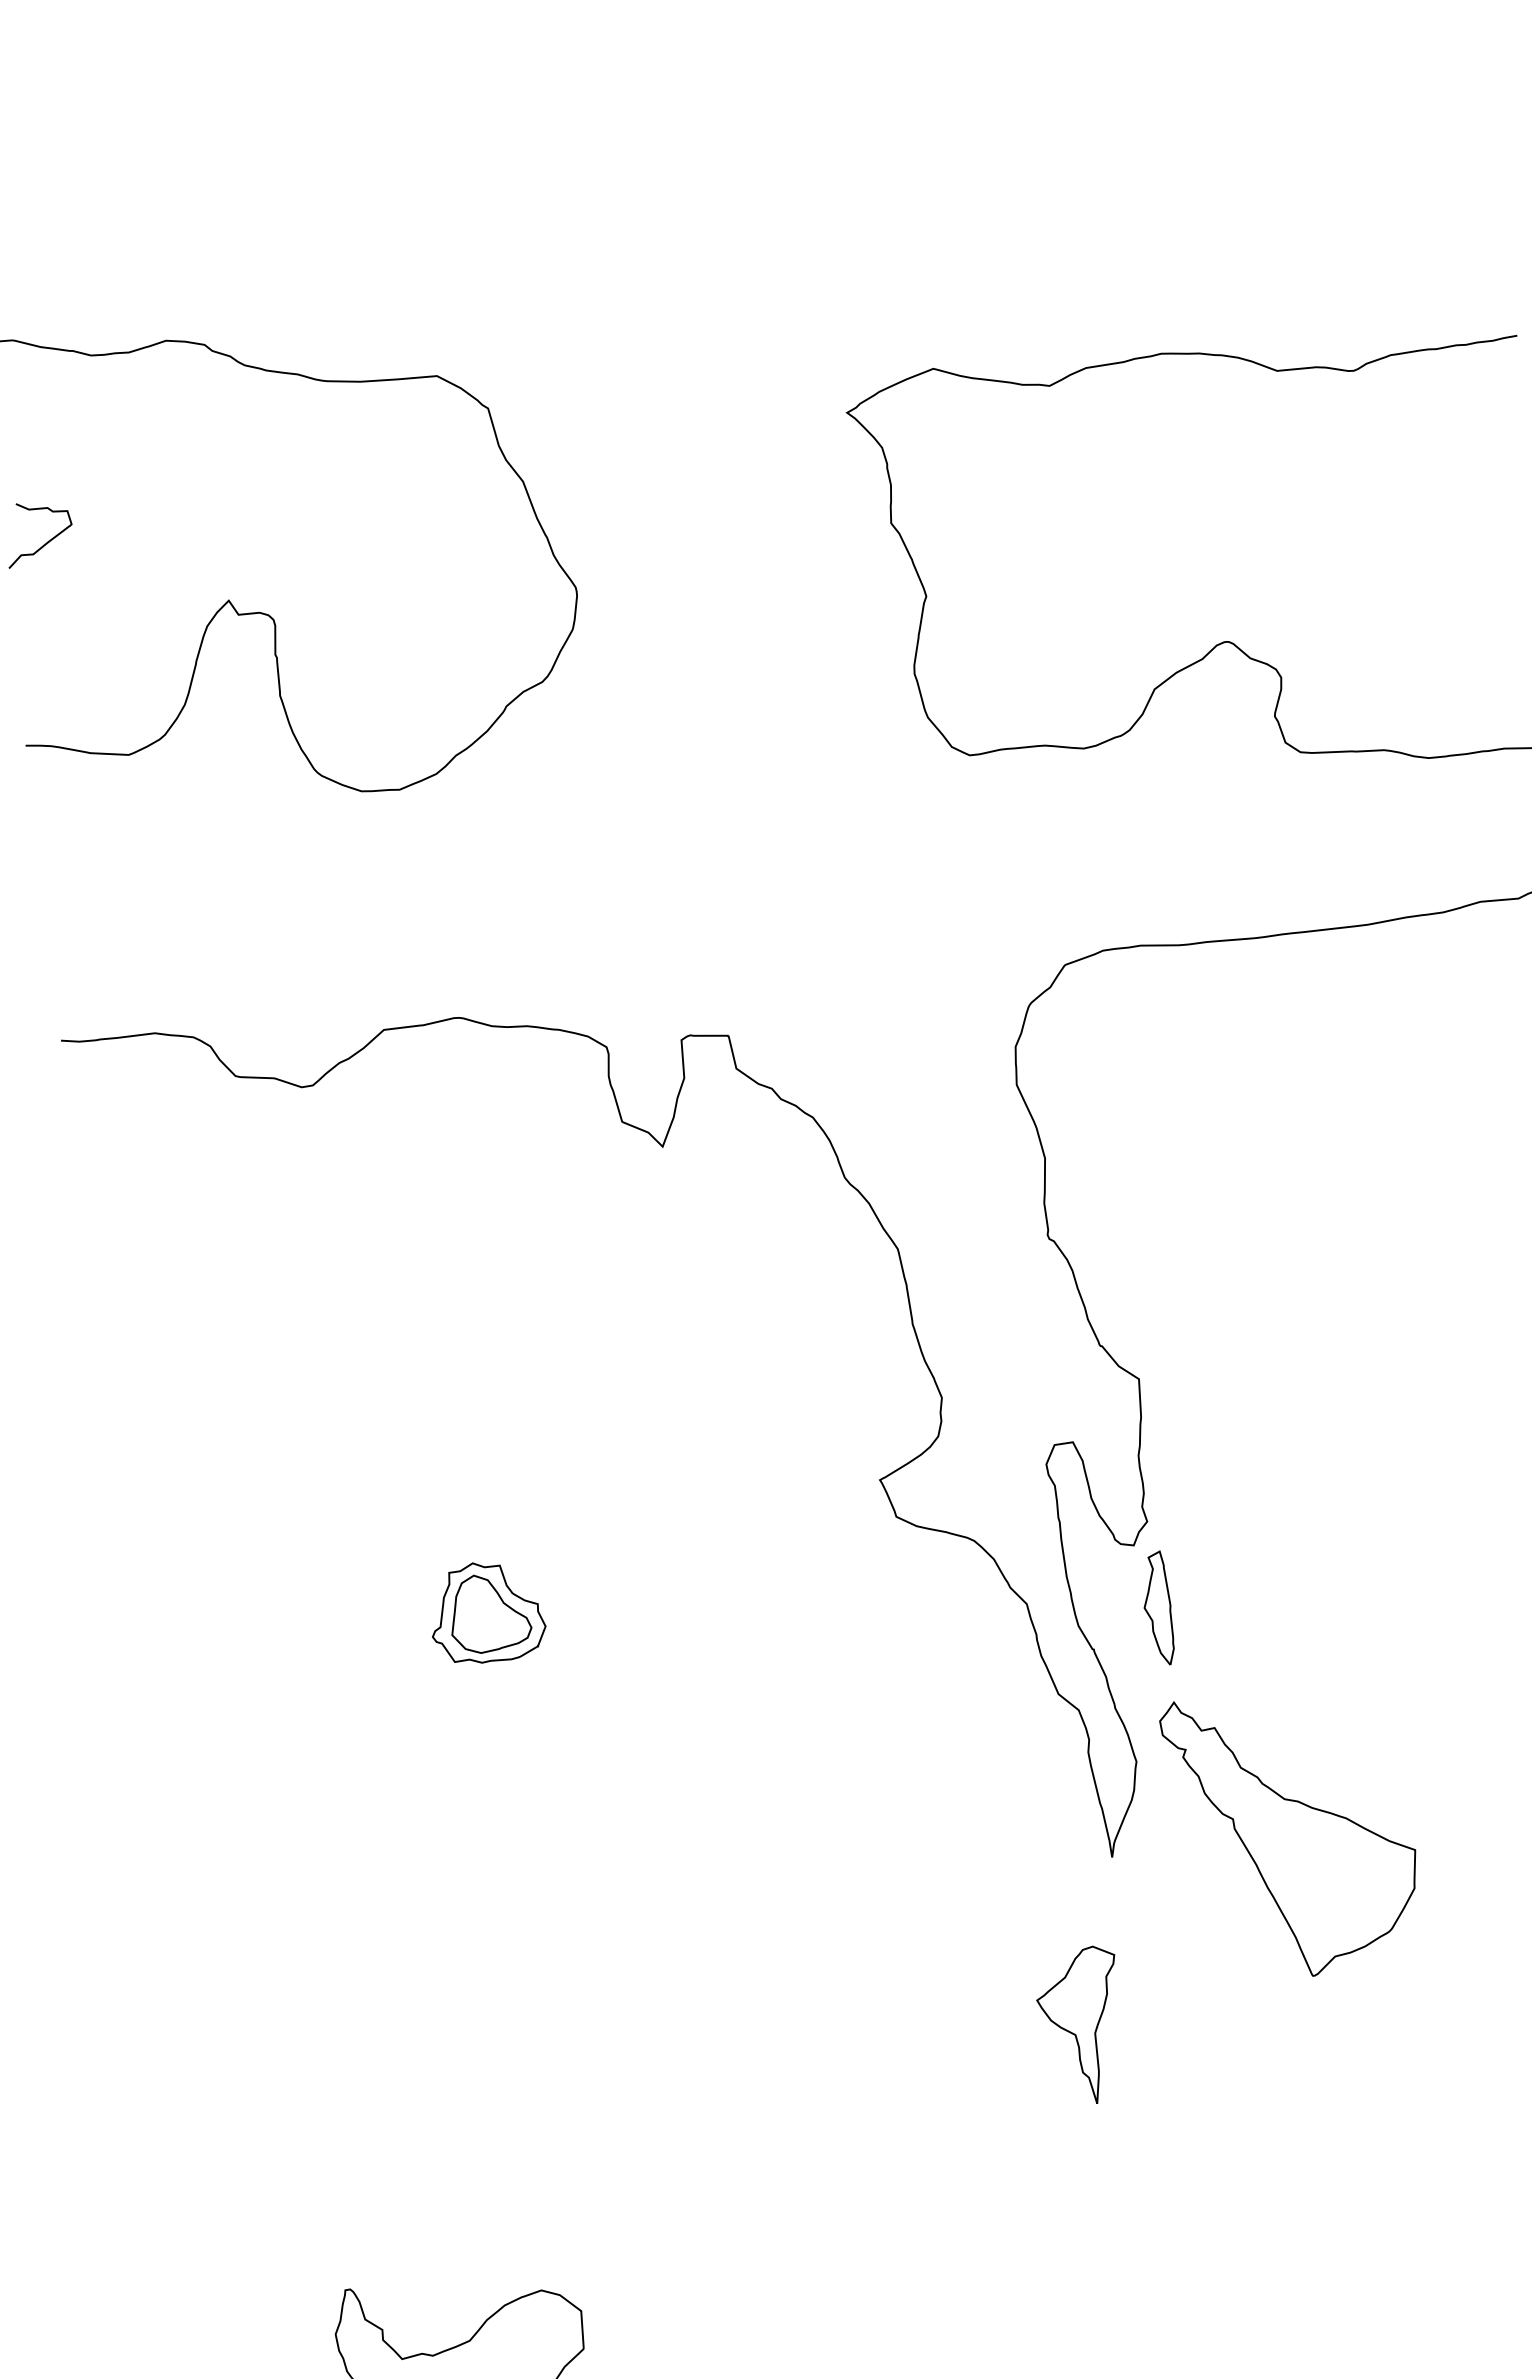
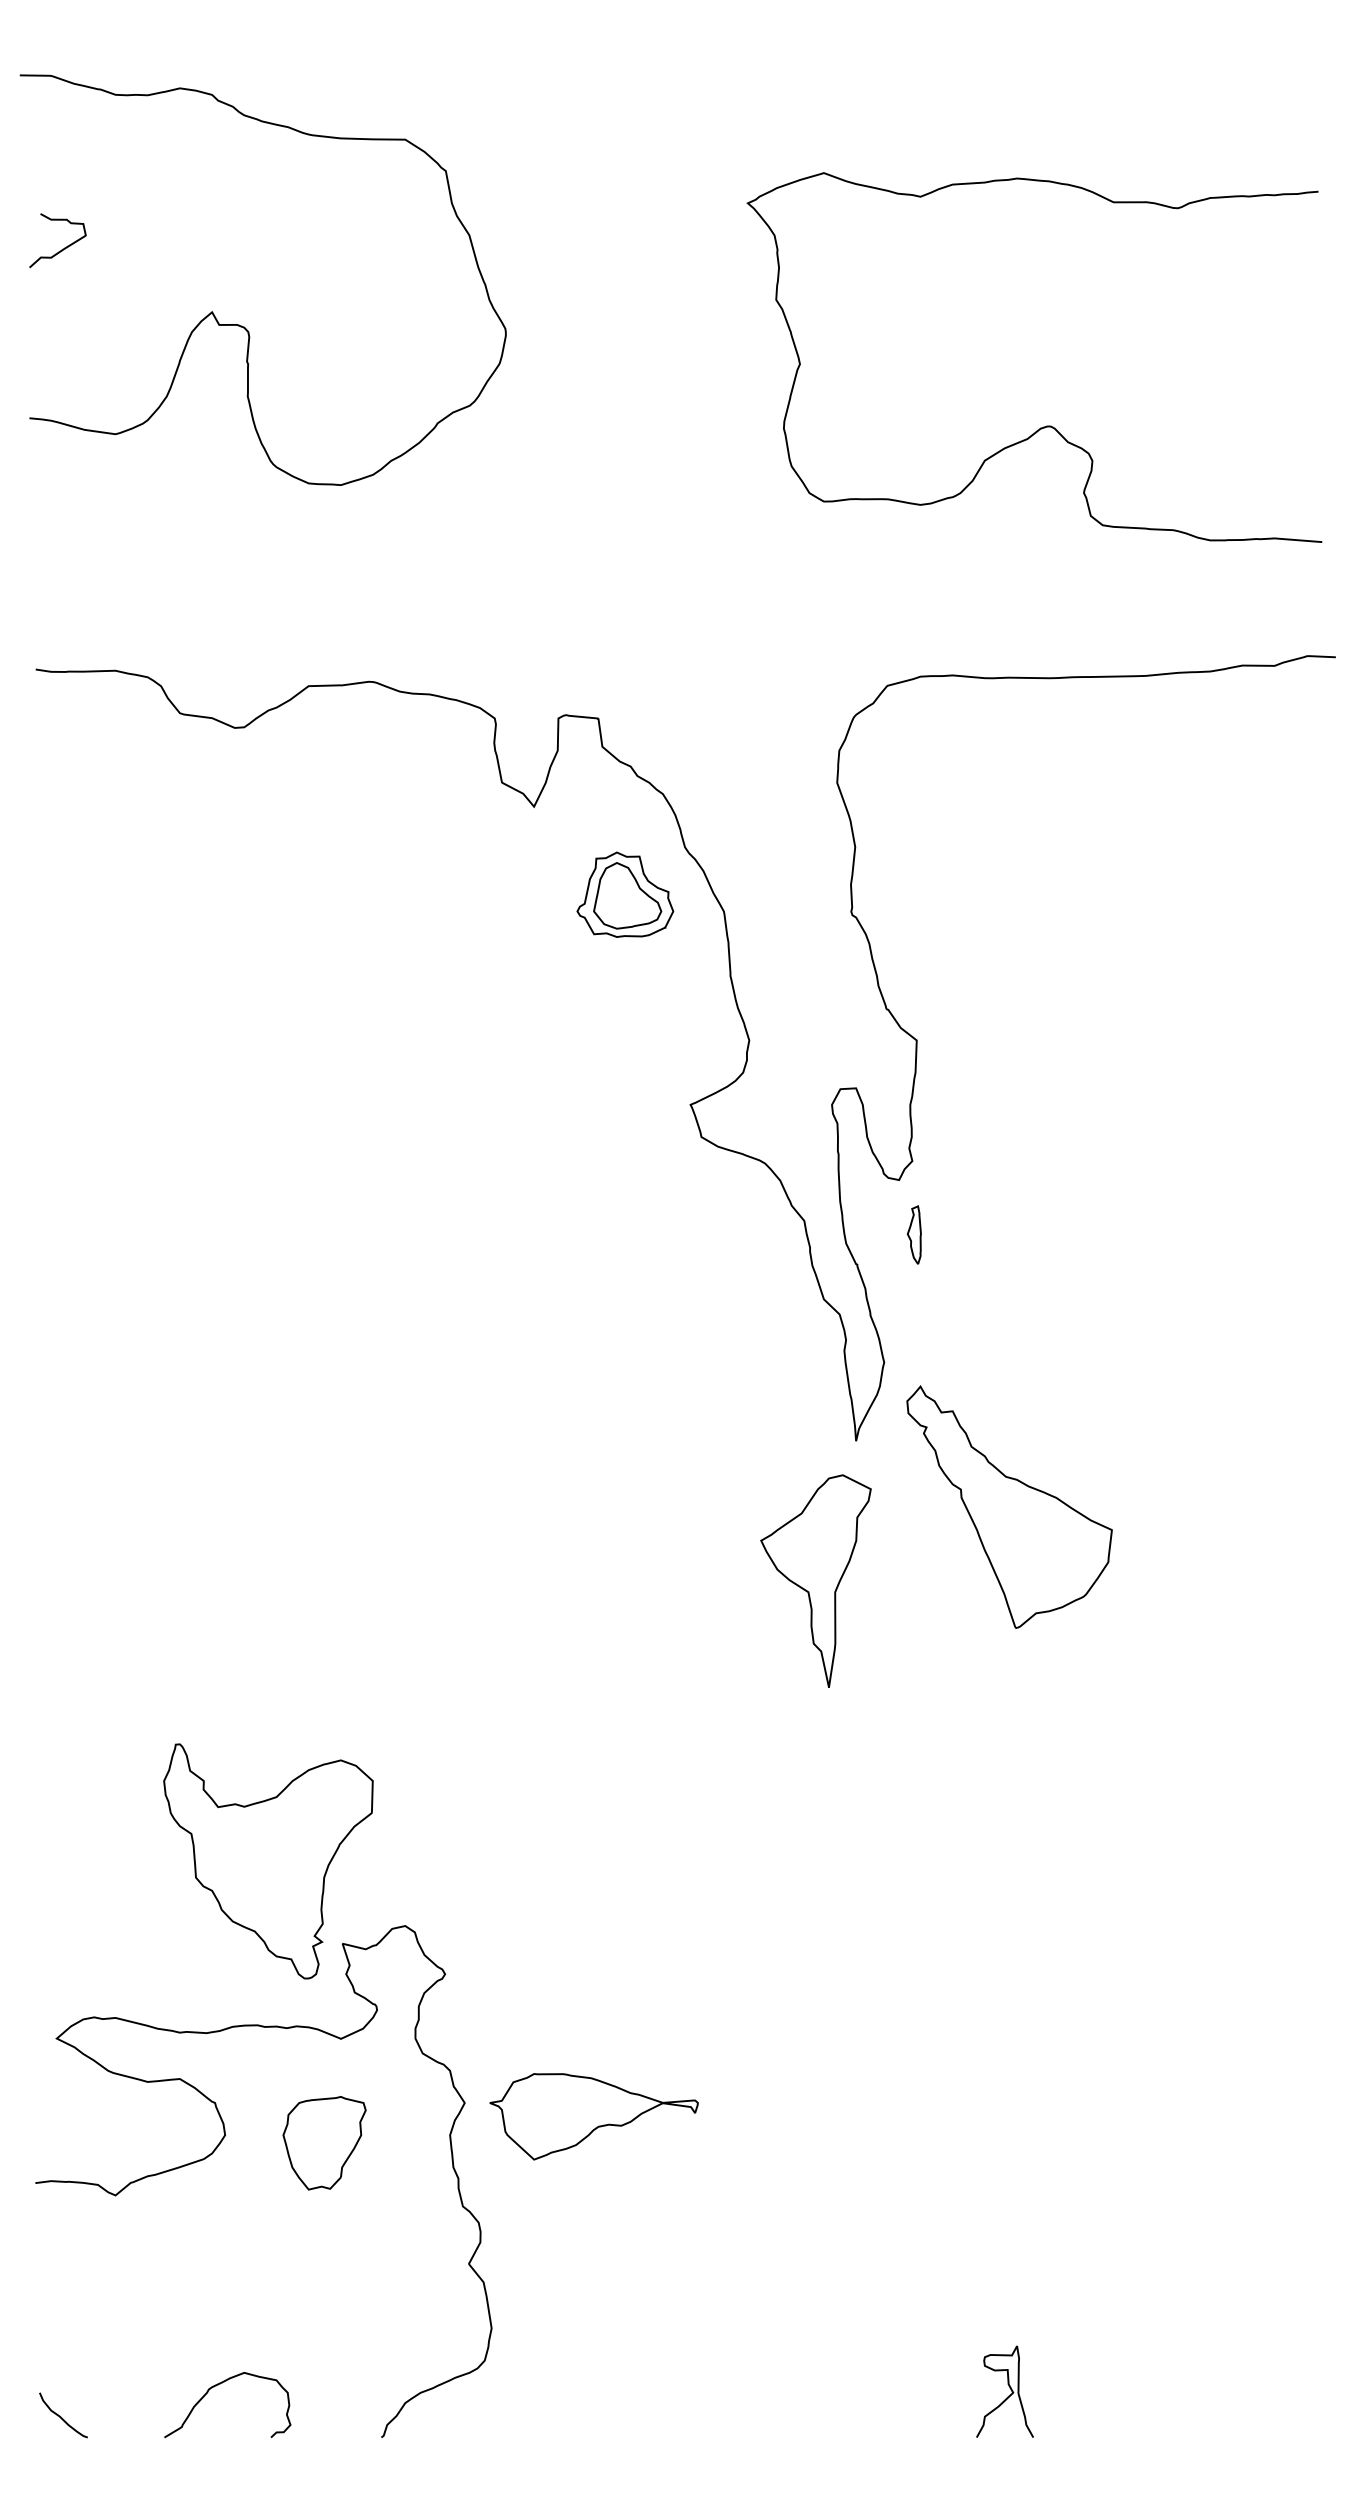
part: (1157, 1607) -> (914, 1234), size x0.6
part: (487, 1611) -> (625, 894), moved
part: (1292, 1833) -> (1009, 1506), moved
part: (1079, 2025) -> (815, 1580), size x1.6

